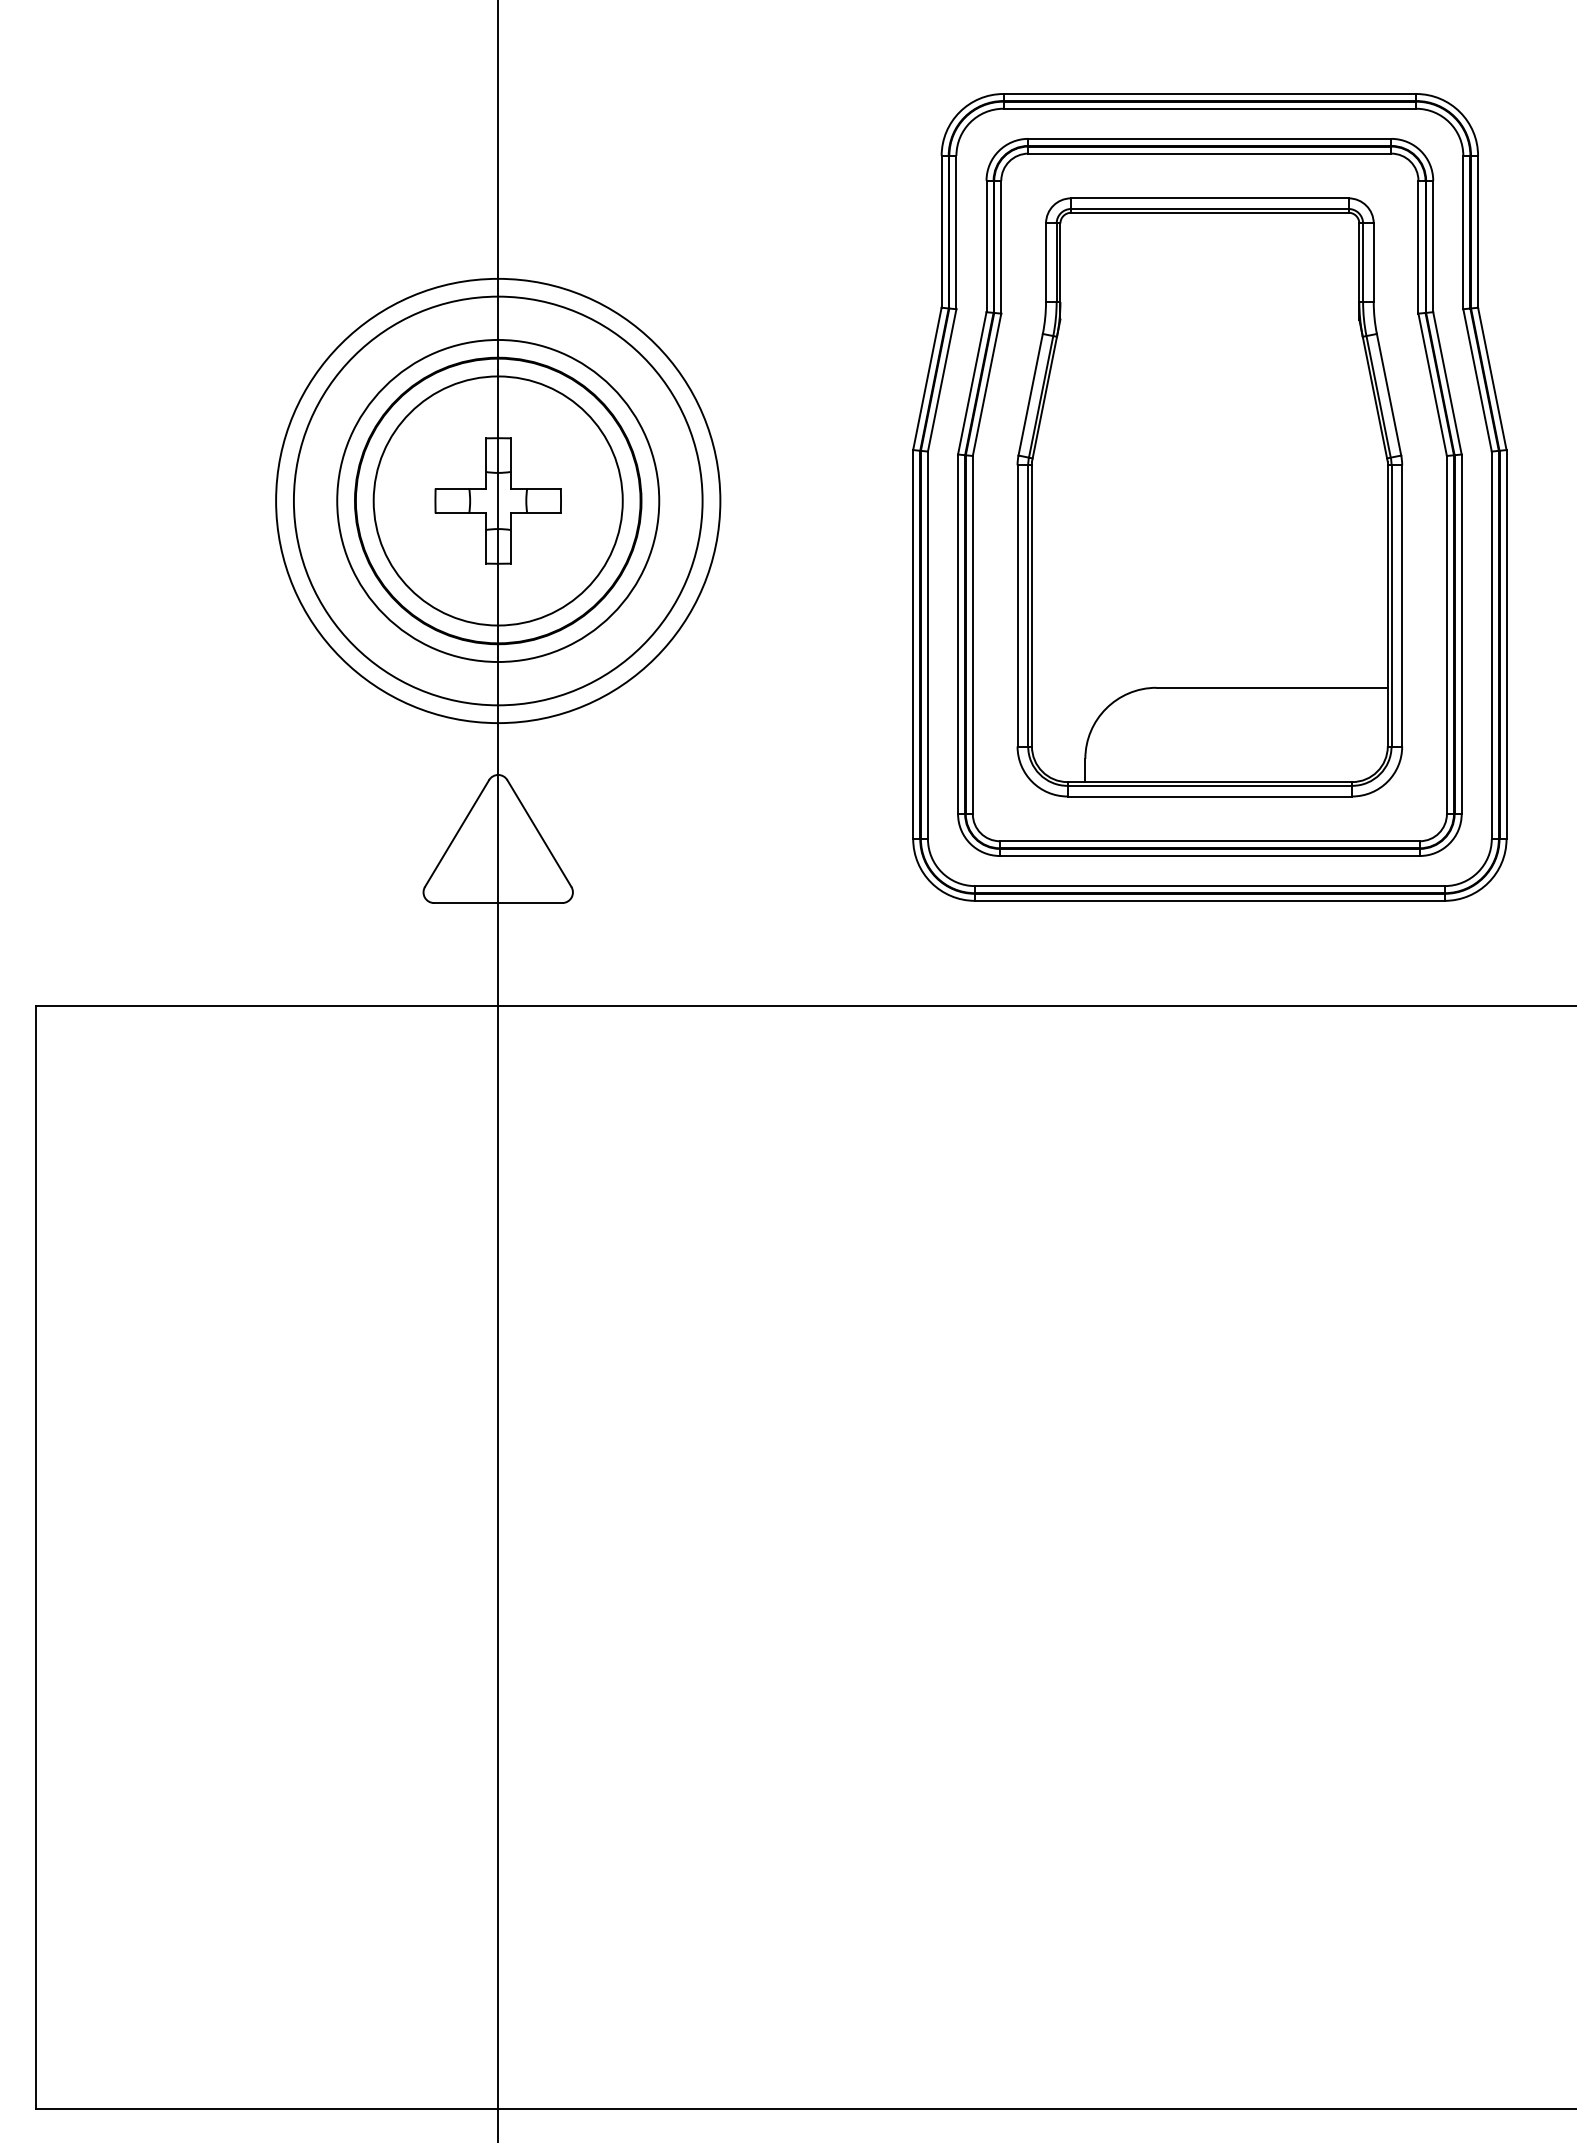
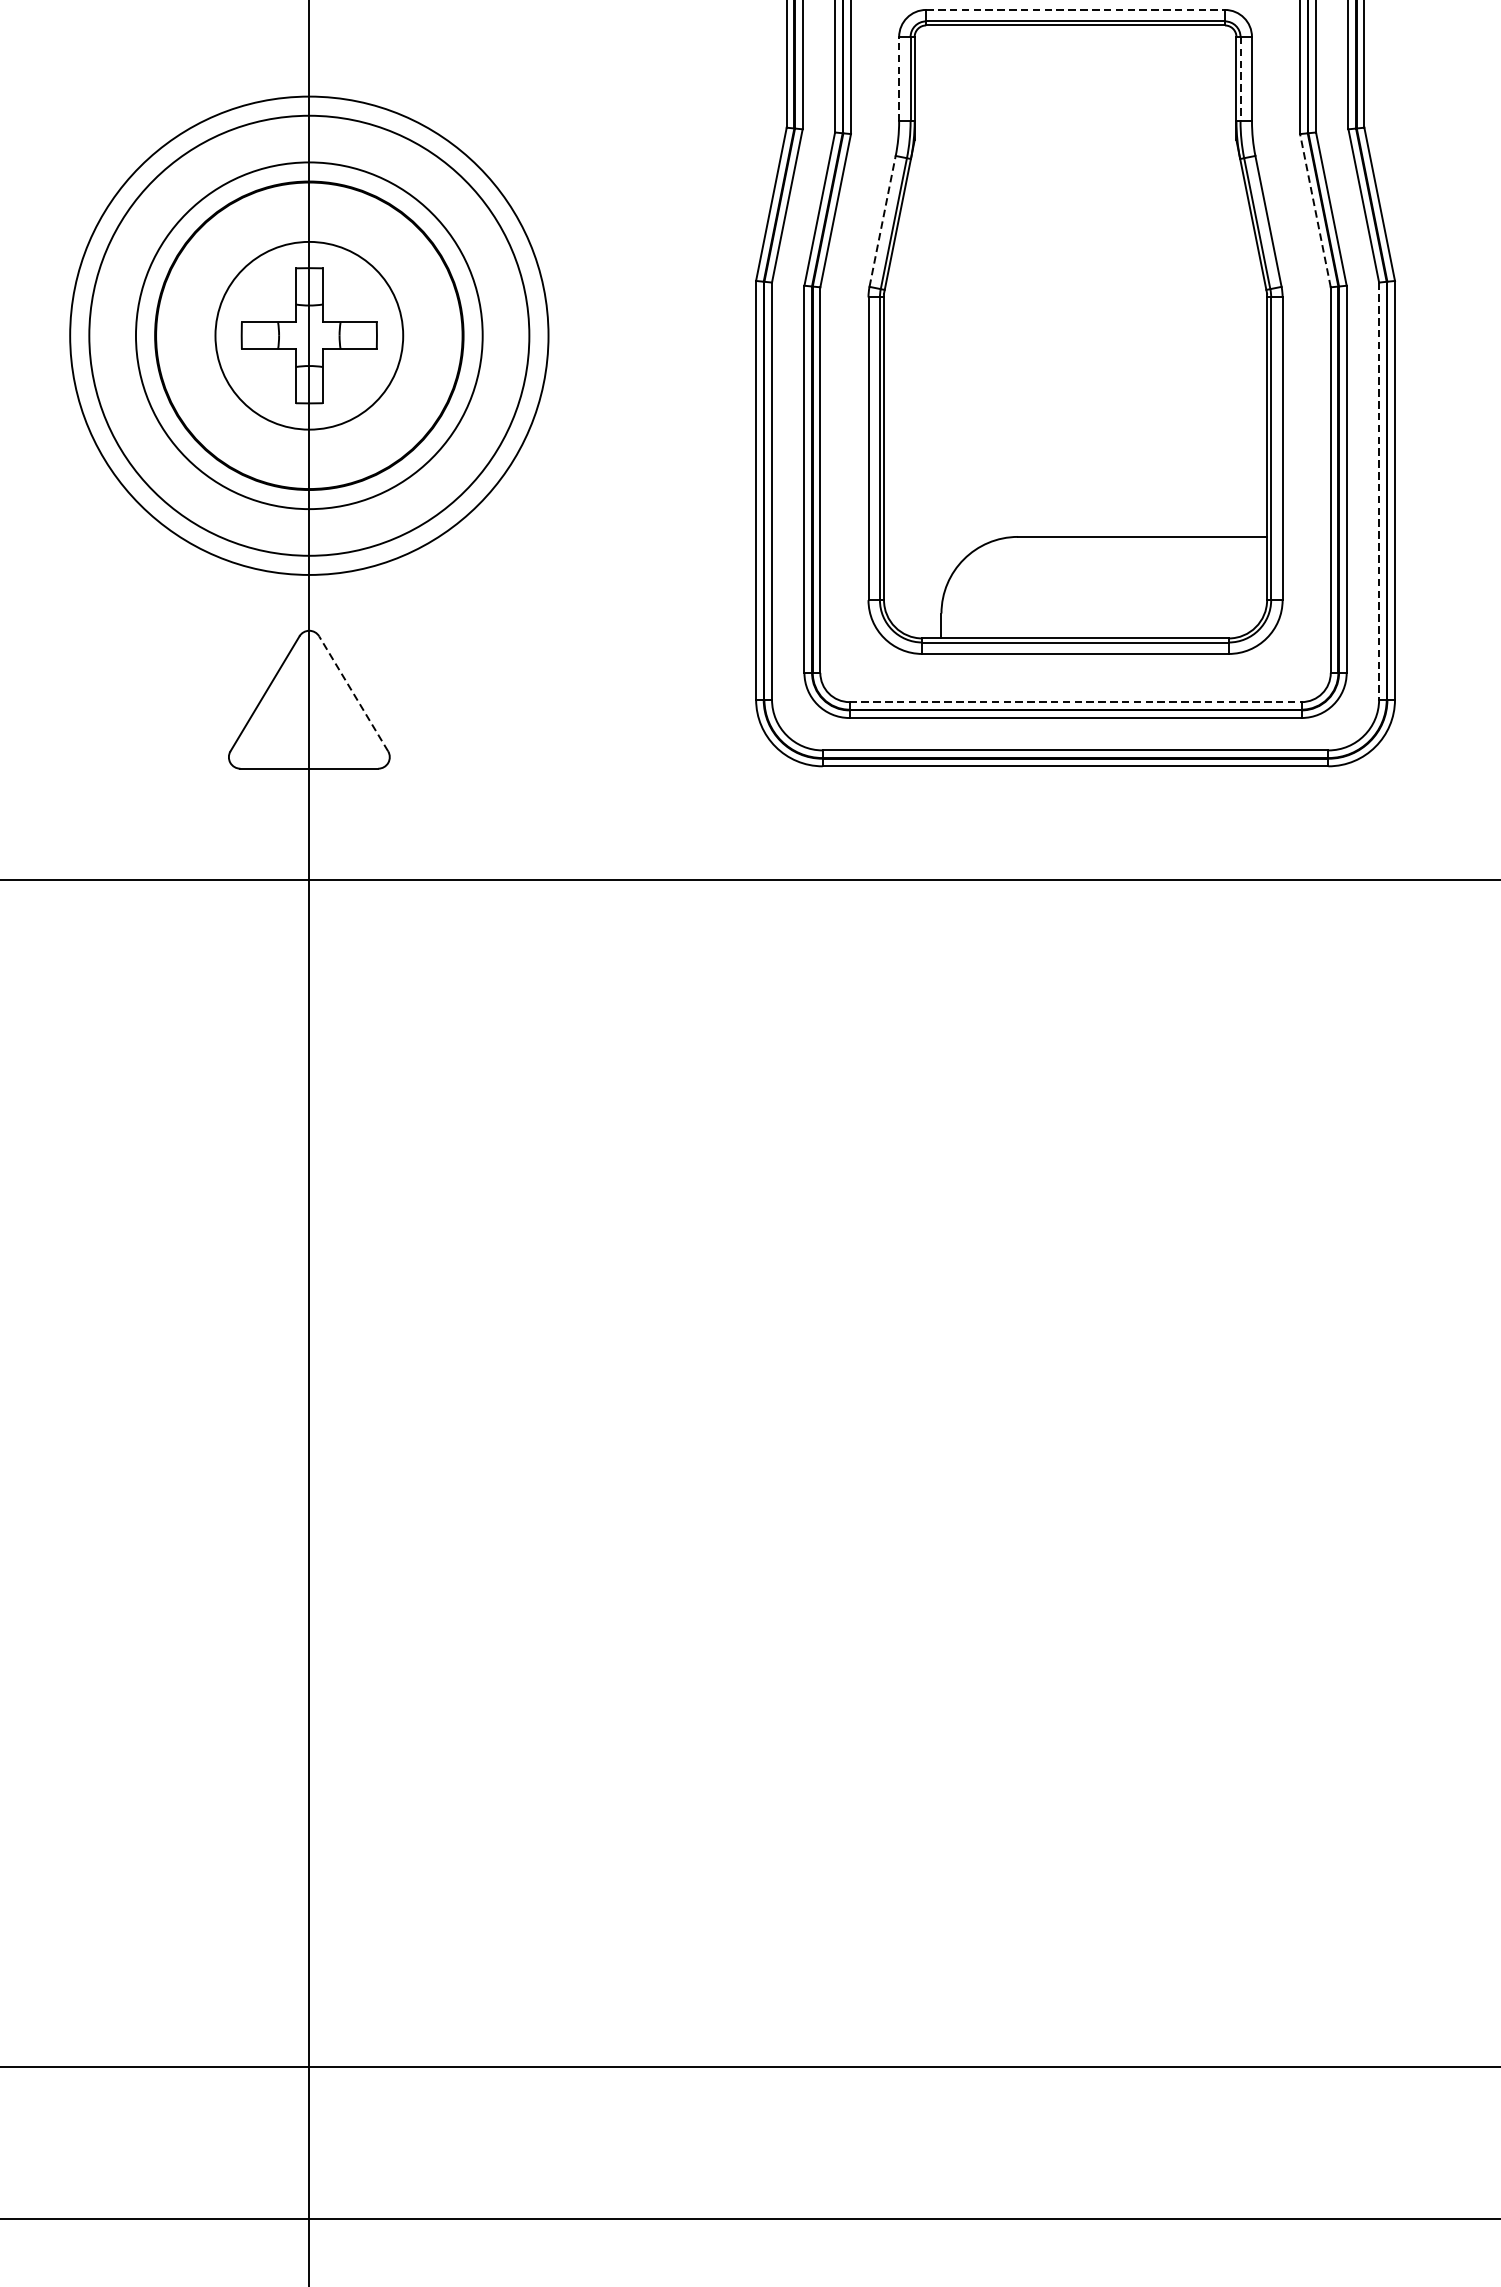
line: (1209, 198) -> (1075, 10), solid -> dashed
line: (1046, 262) -> (899, 78), solid -> dashed
line: (1363, 263) -> (1240, 80), solid -> dashed
line: (1432, 384) -> (1315, 210), solid -> dashed
line: (1030, 394) -> (882, 221), solid -> dashed
circle: (497, 500) -> (308, 335), size x0.7
line: (1491, 645) -> (1378, 491), solid -> dashed
line: (539, 833) -> (353, 693), solid -> dashed
line: (1209, 841) -> (1075, 702), solid -> dashed

